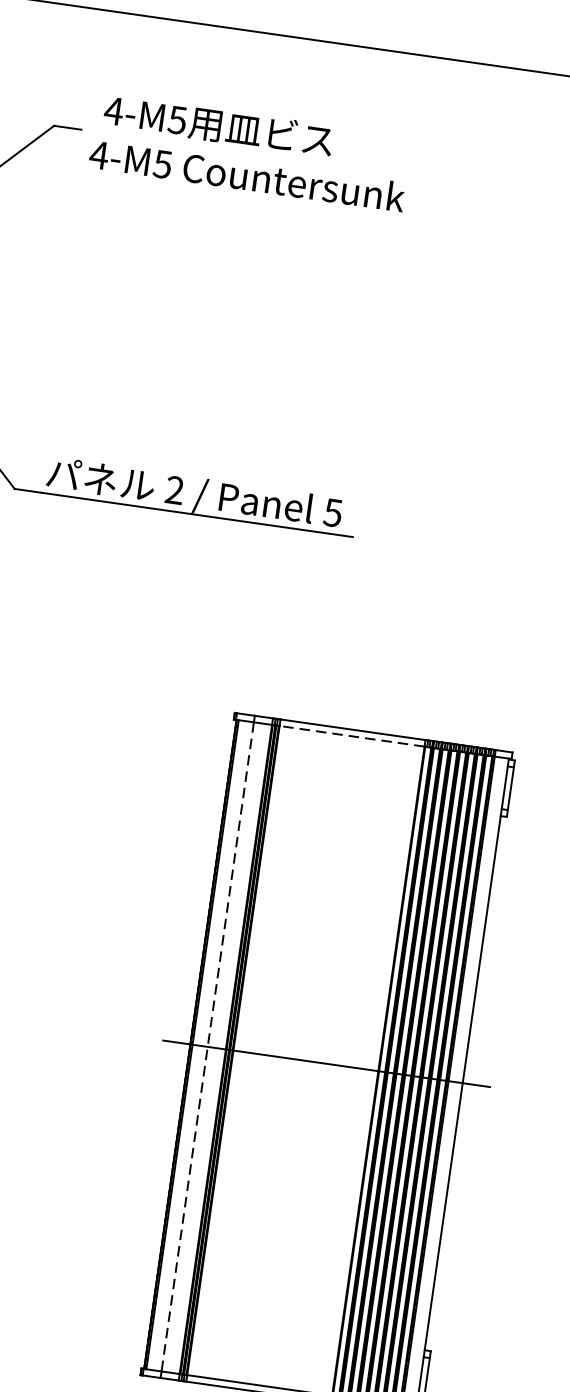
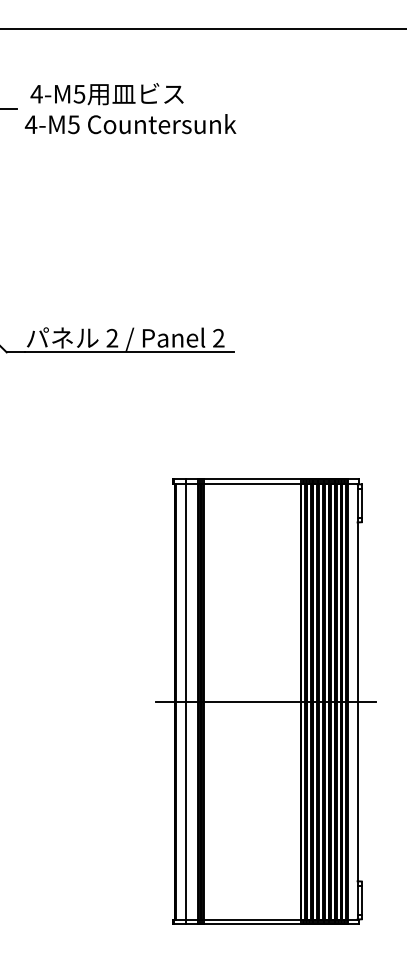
text: (332, 511) -> (218, 337), 5 -> 2
line: (352, 736) -> (252, 483), dashed -> solid
line: (208, 1047) -> (186, 702), dashed -> solid

